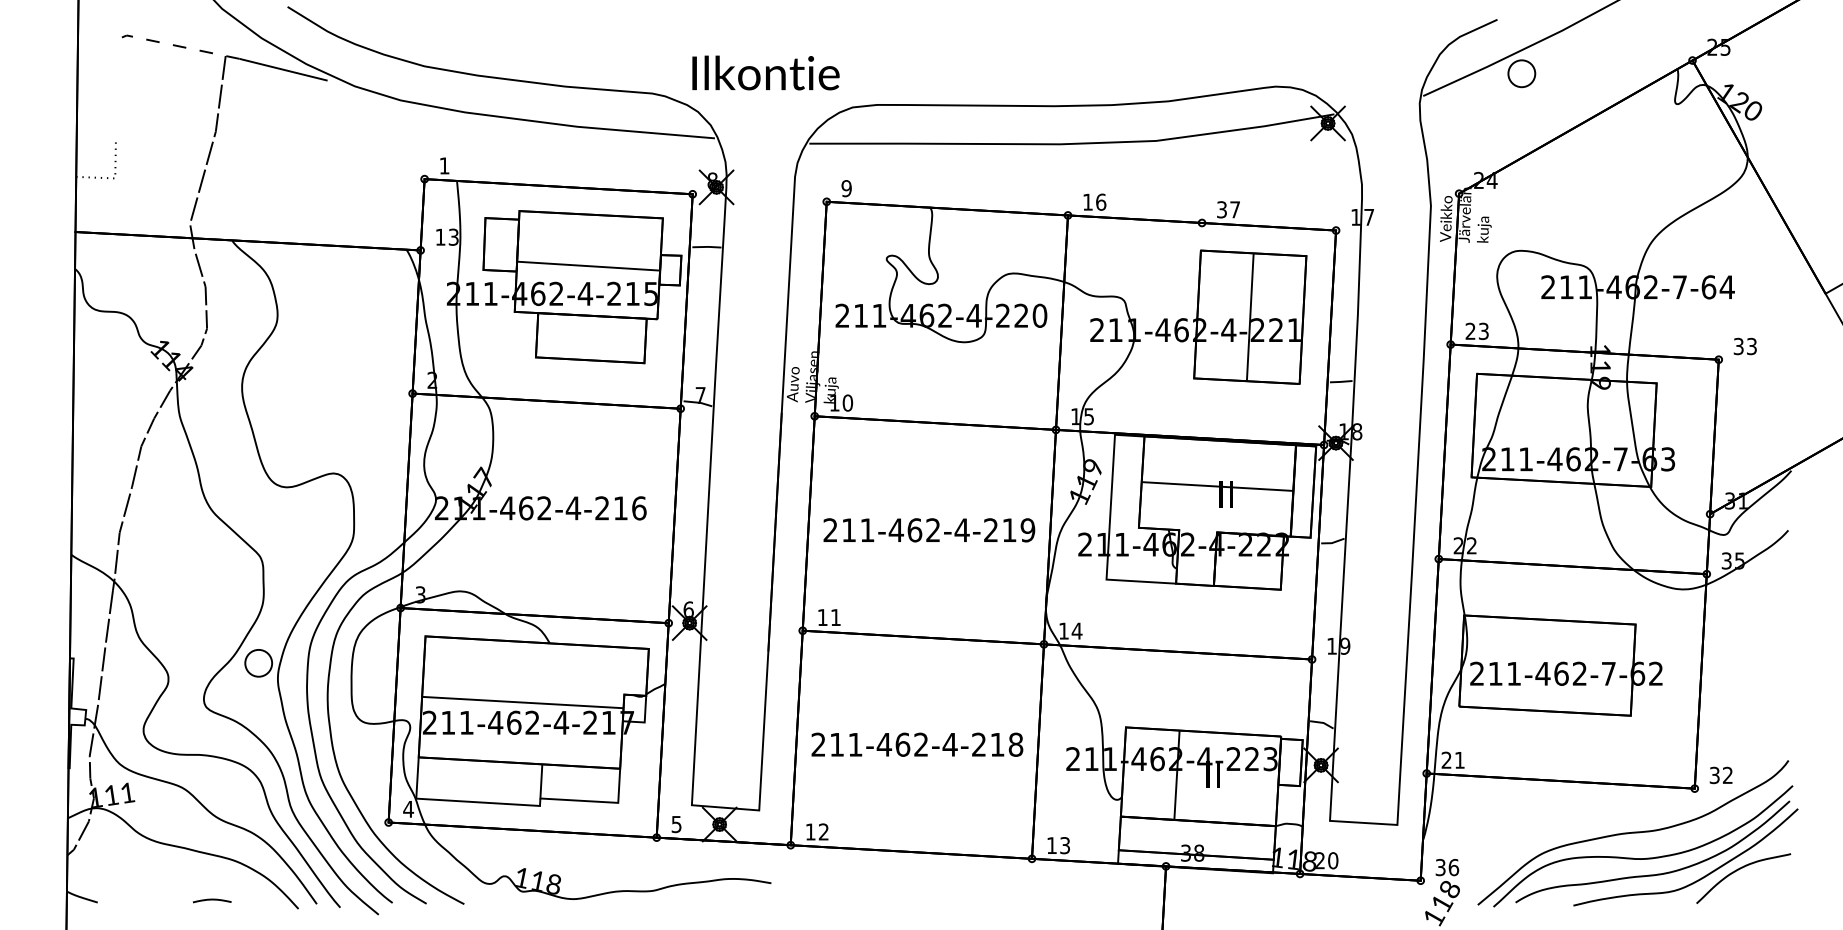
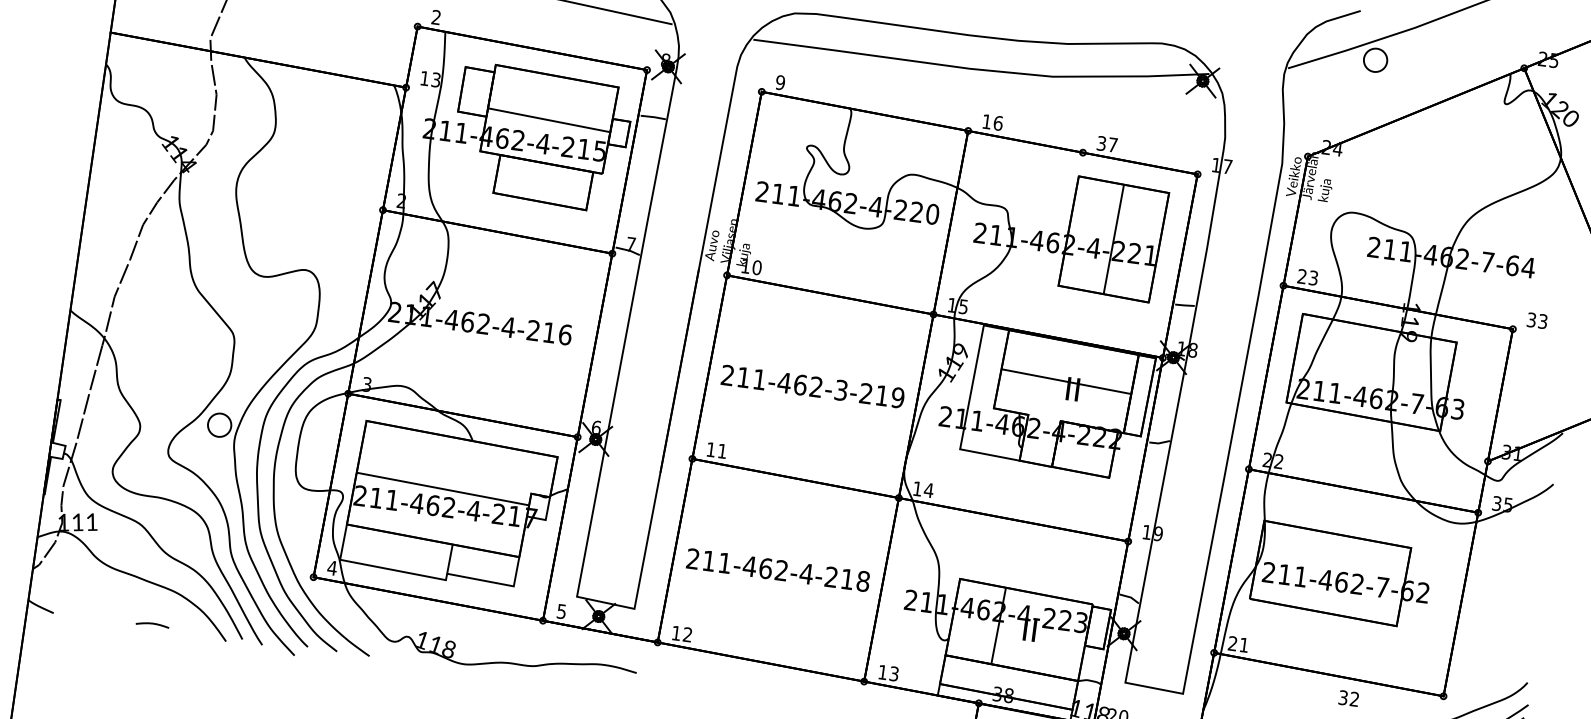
text: (444, 165) -> (436, 17), 1 -> 2
text: (961, 530) -> (840, 390), 211-462-4-219 -> 211-462-3-219
text: (1720, 775) -> (1348, 698), moved

